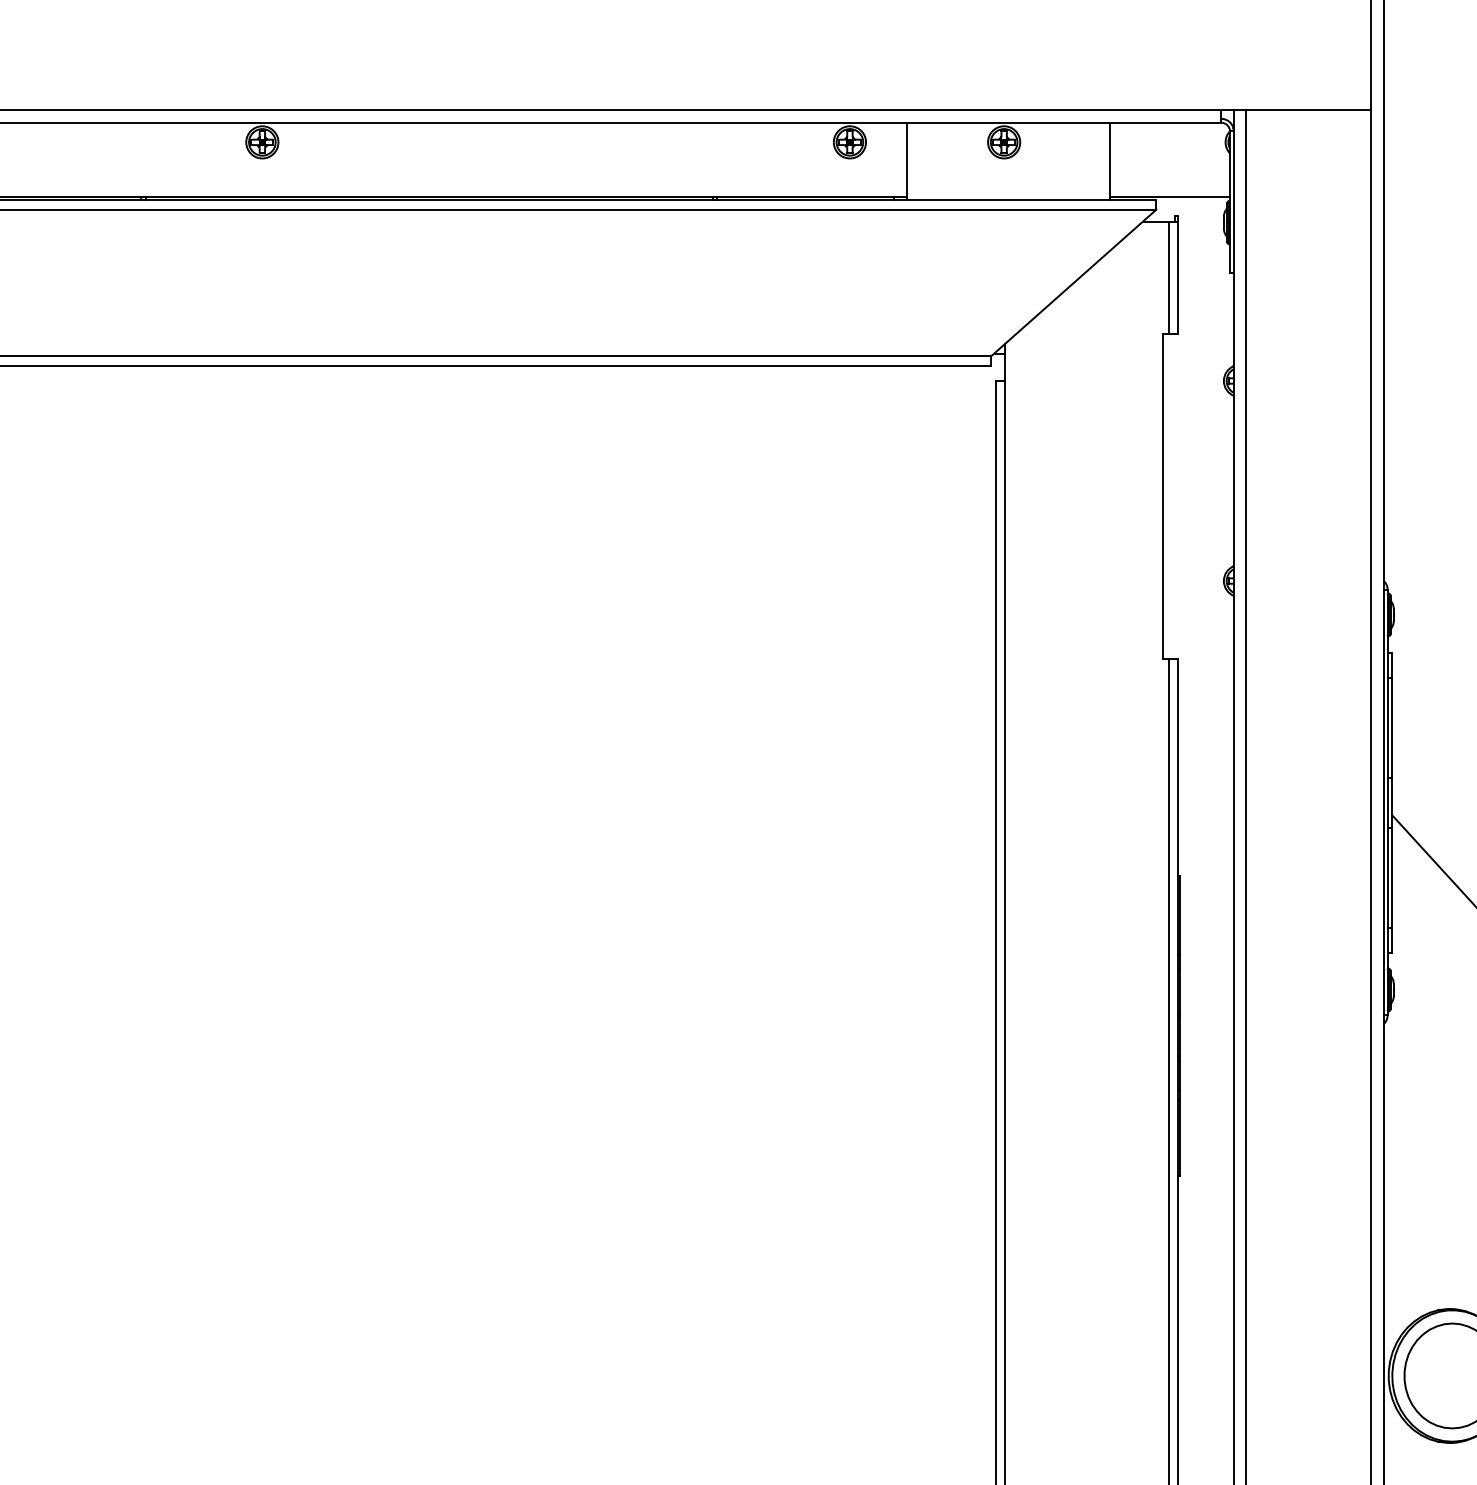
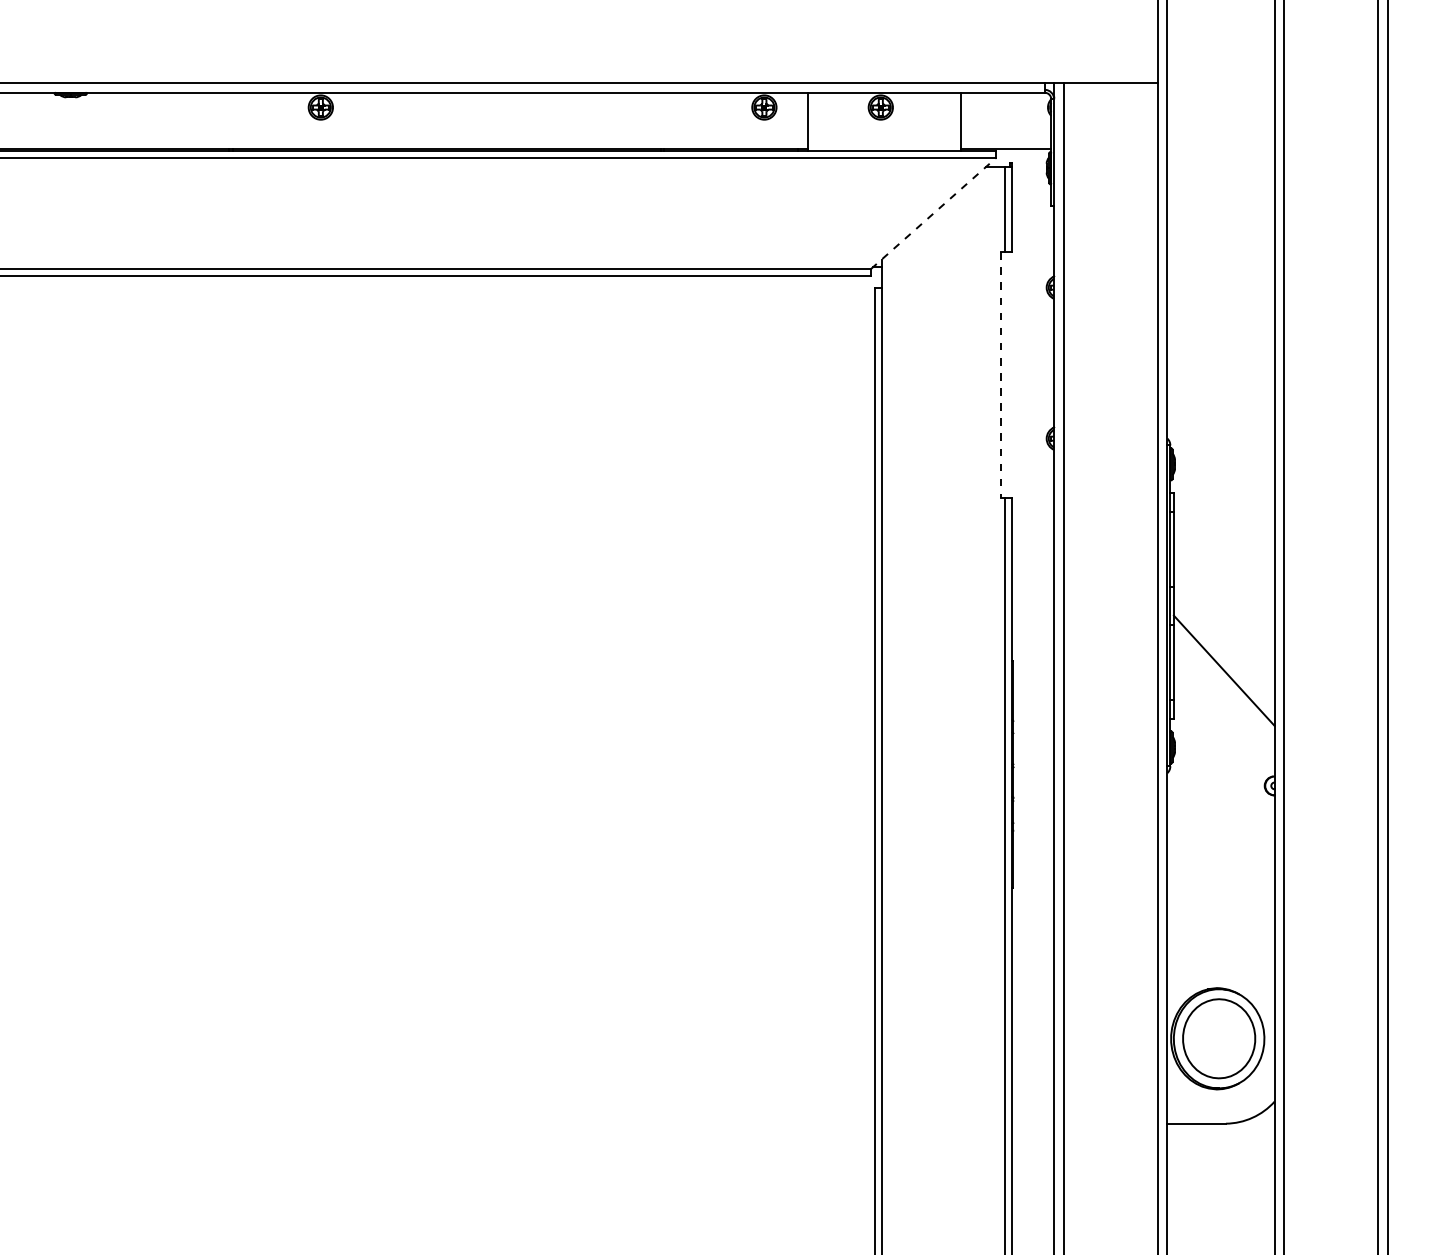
line: (1073, 282) -> (933, 213), solid -> dashed
line: (1164, 495) -> (1001, 374), solid -> dashed

